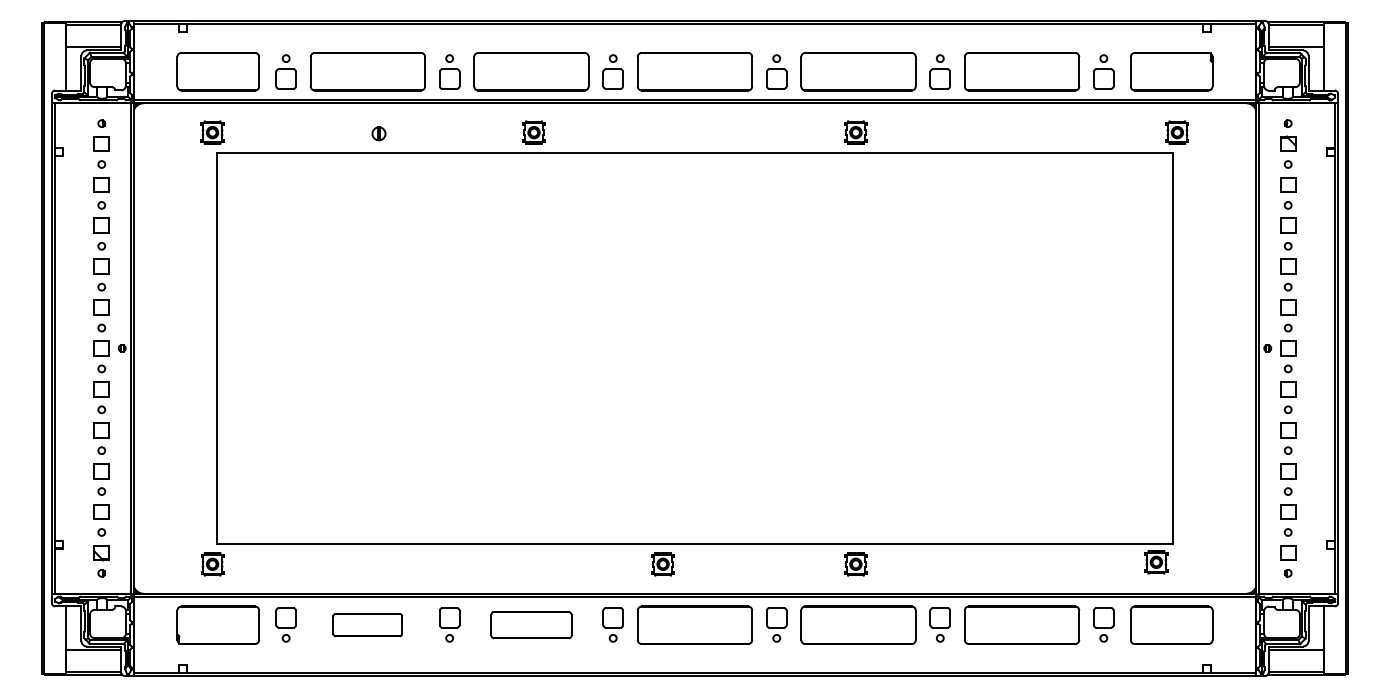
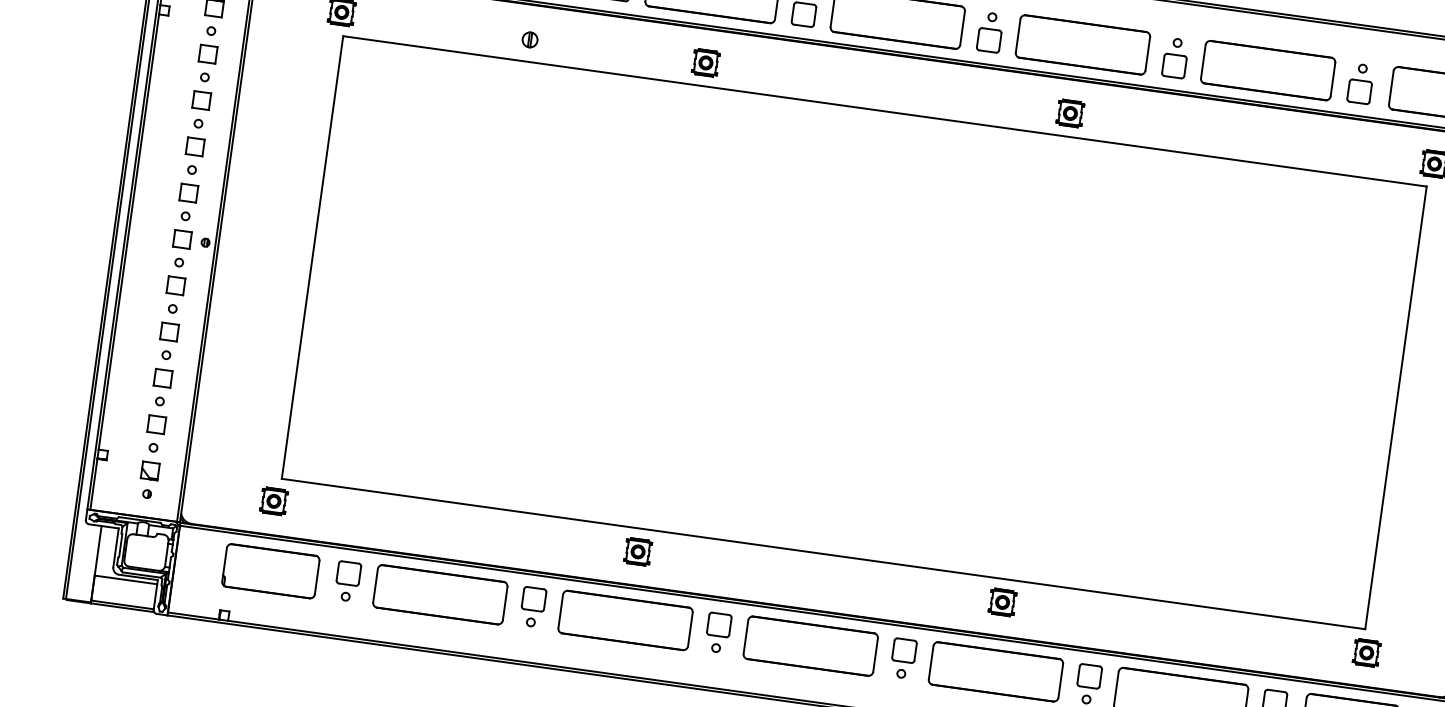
part: (1156, 562) -> (1366, 653), moved
part: (662, 564) -> (637, 551), moved
part: (367, 624) -> (439, 593), size x1.67
part: (531, 624) -> (625, 619), size x1.43

